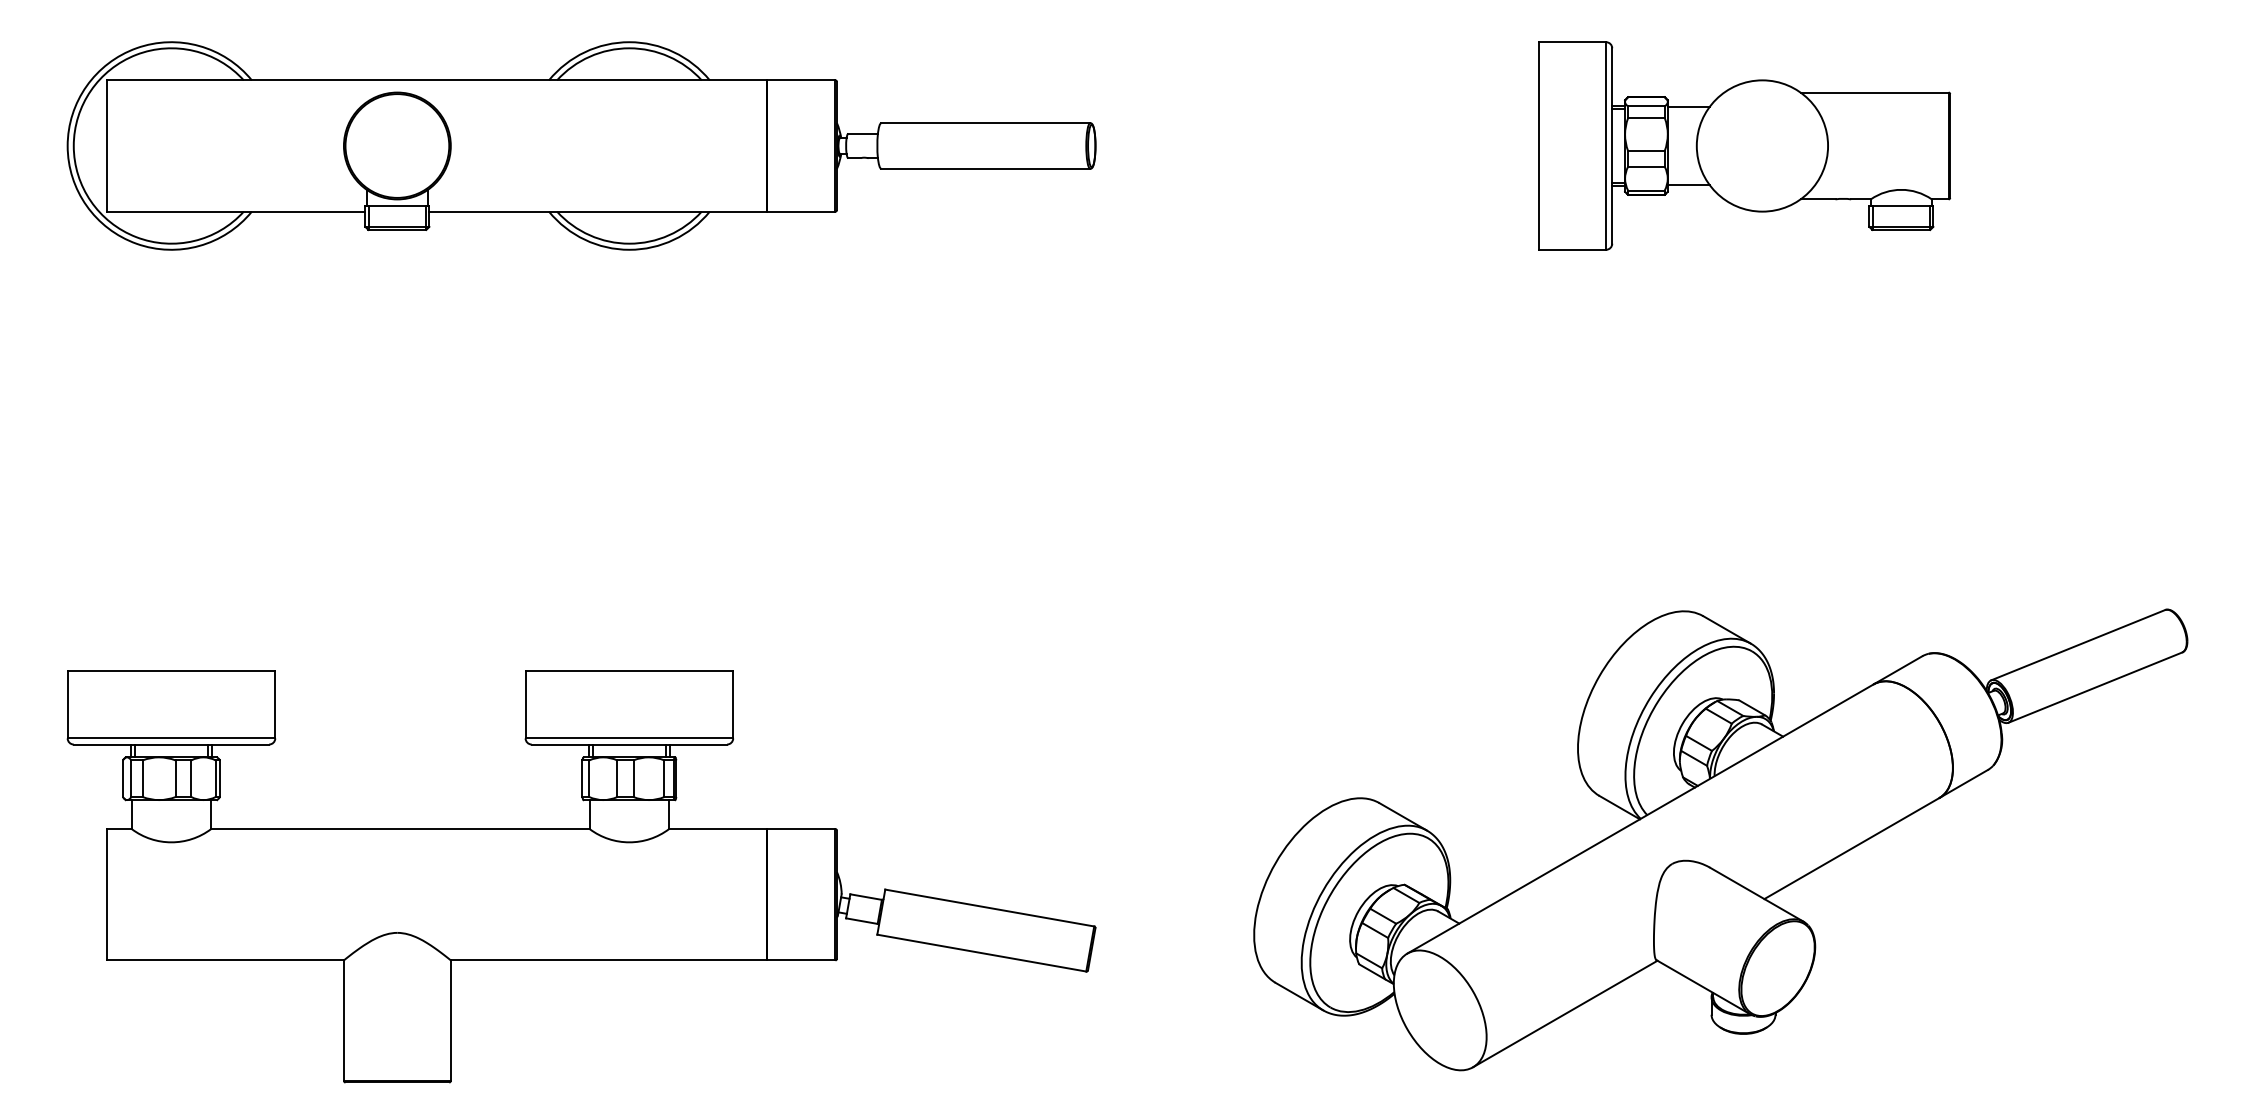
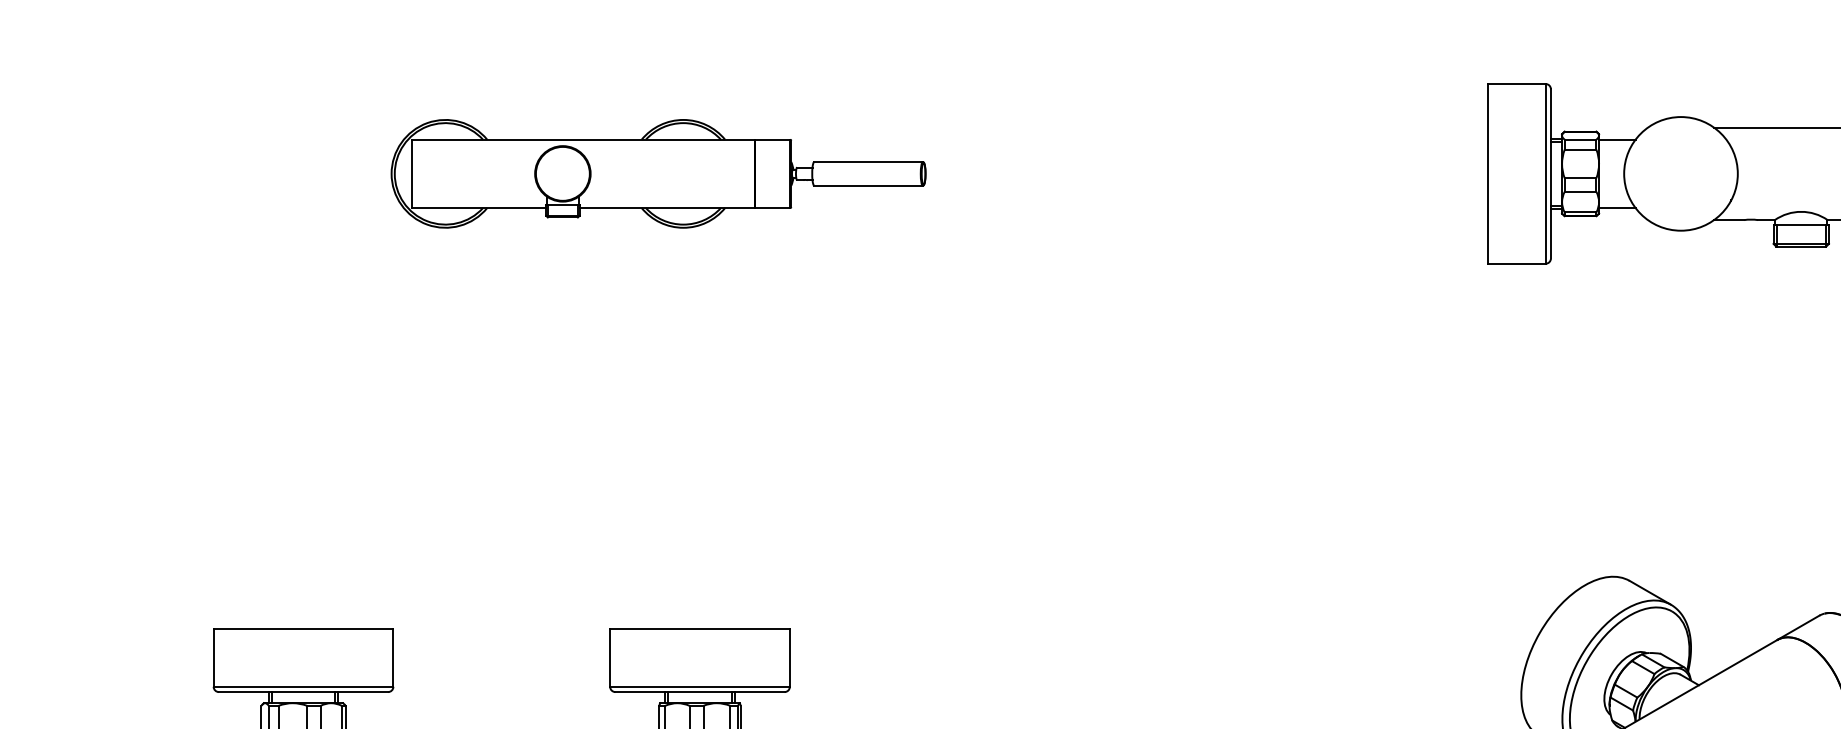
part: (581, 145) -> (658, 173), size x0.6

